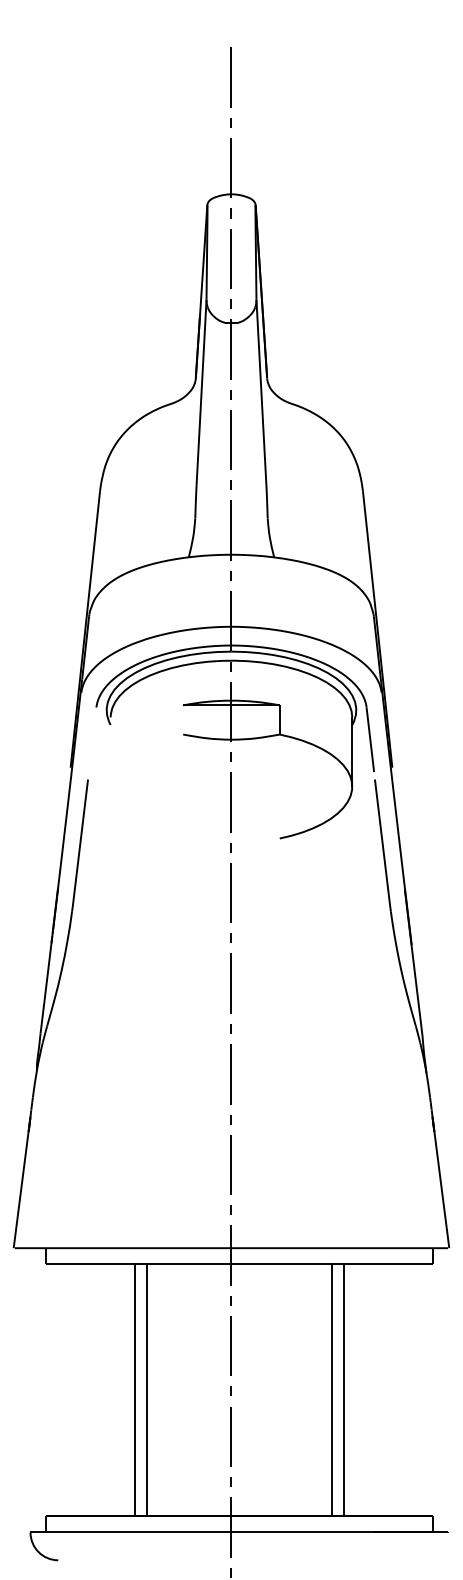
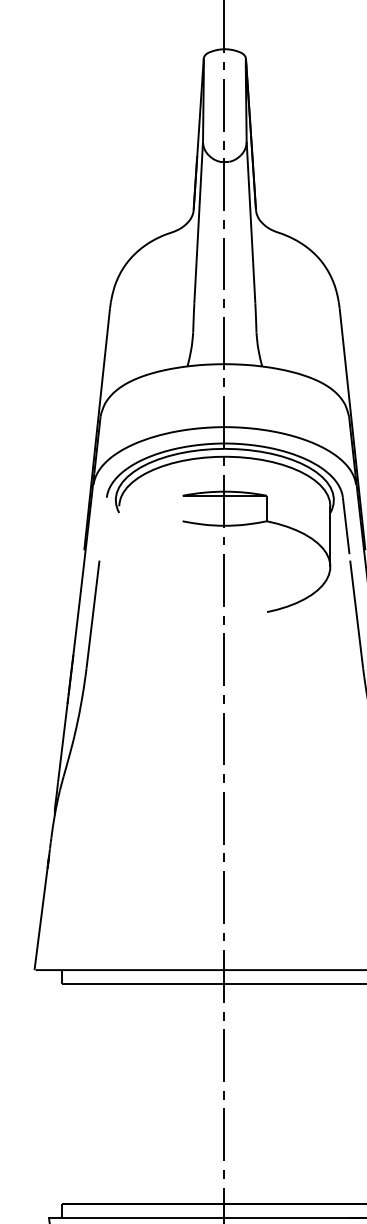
line: (135, 1389) -> (140, 1093), removed
line: (147, 1389) -> (151, 1093), removed
line: (331, 1389) -> (312, 1093), removed
line: (343, 1389) -> (322, 1093), removed

